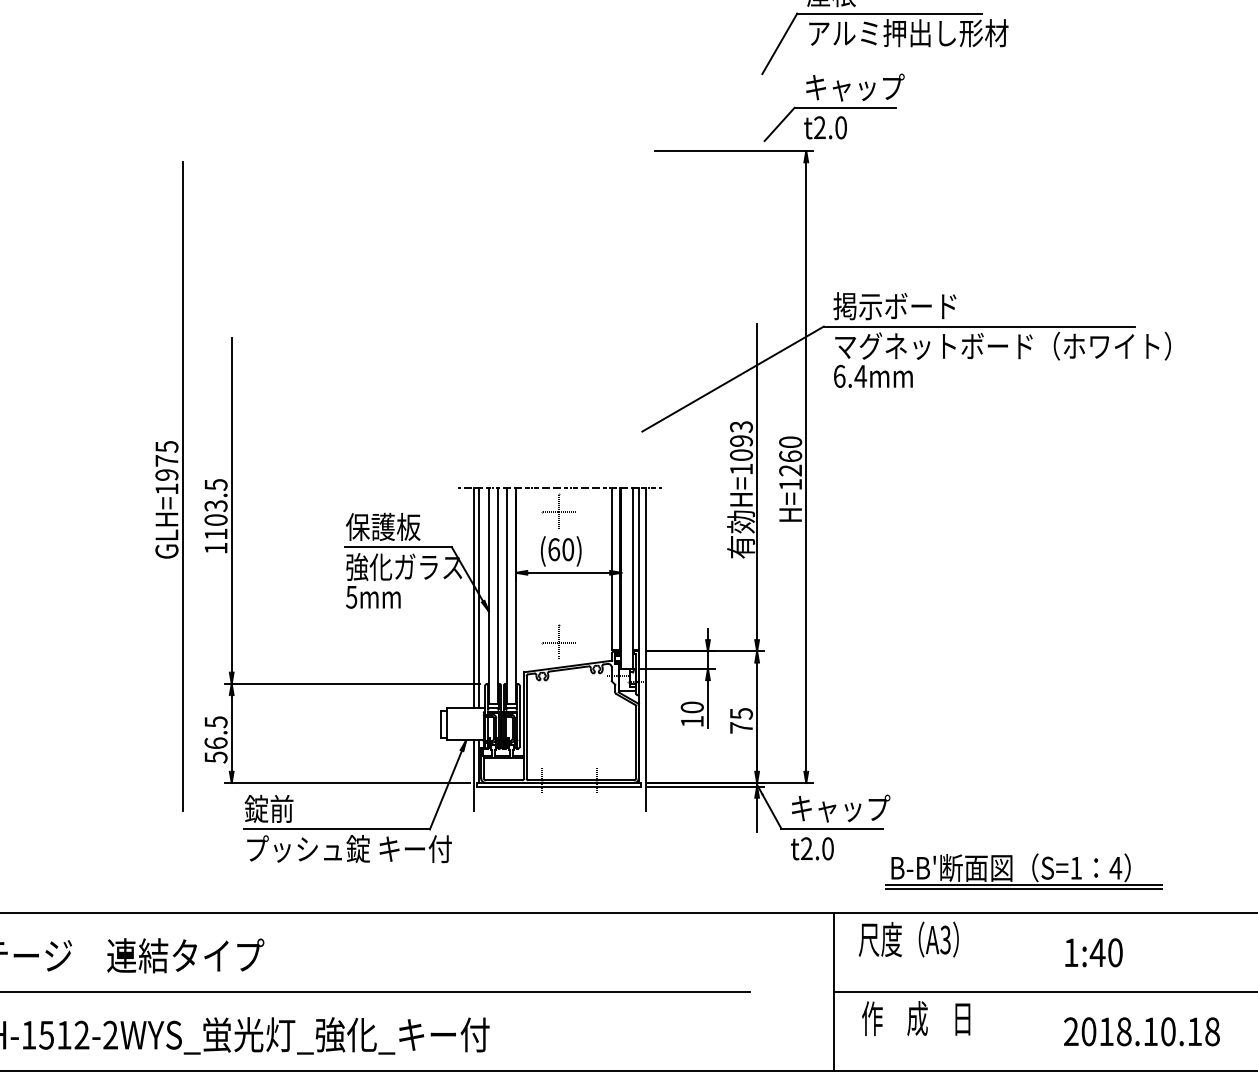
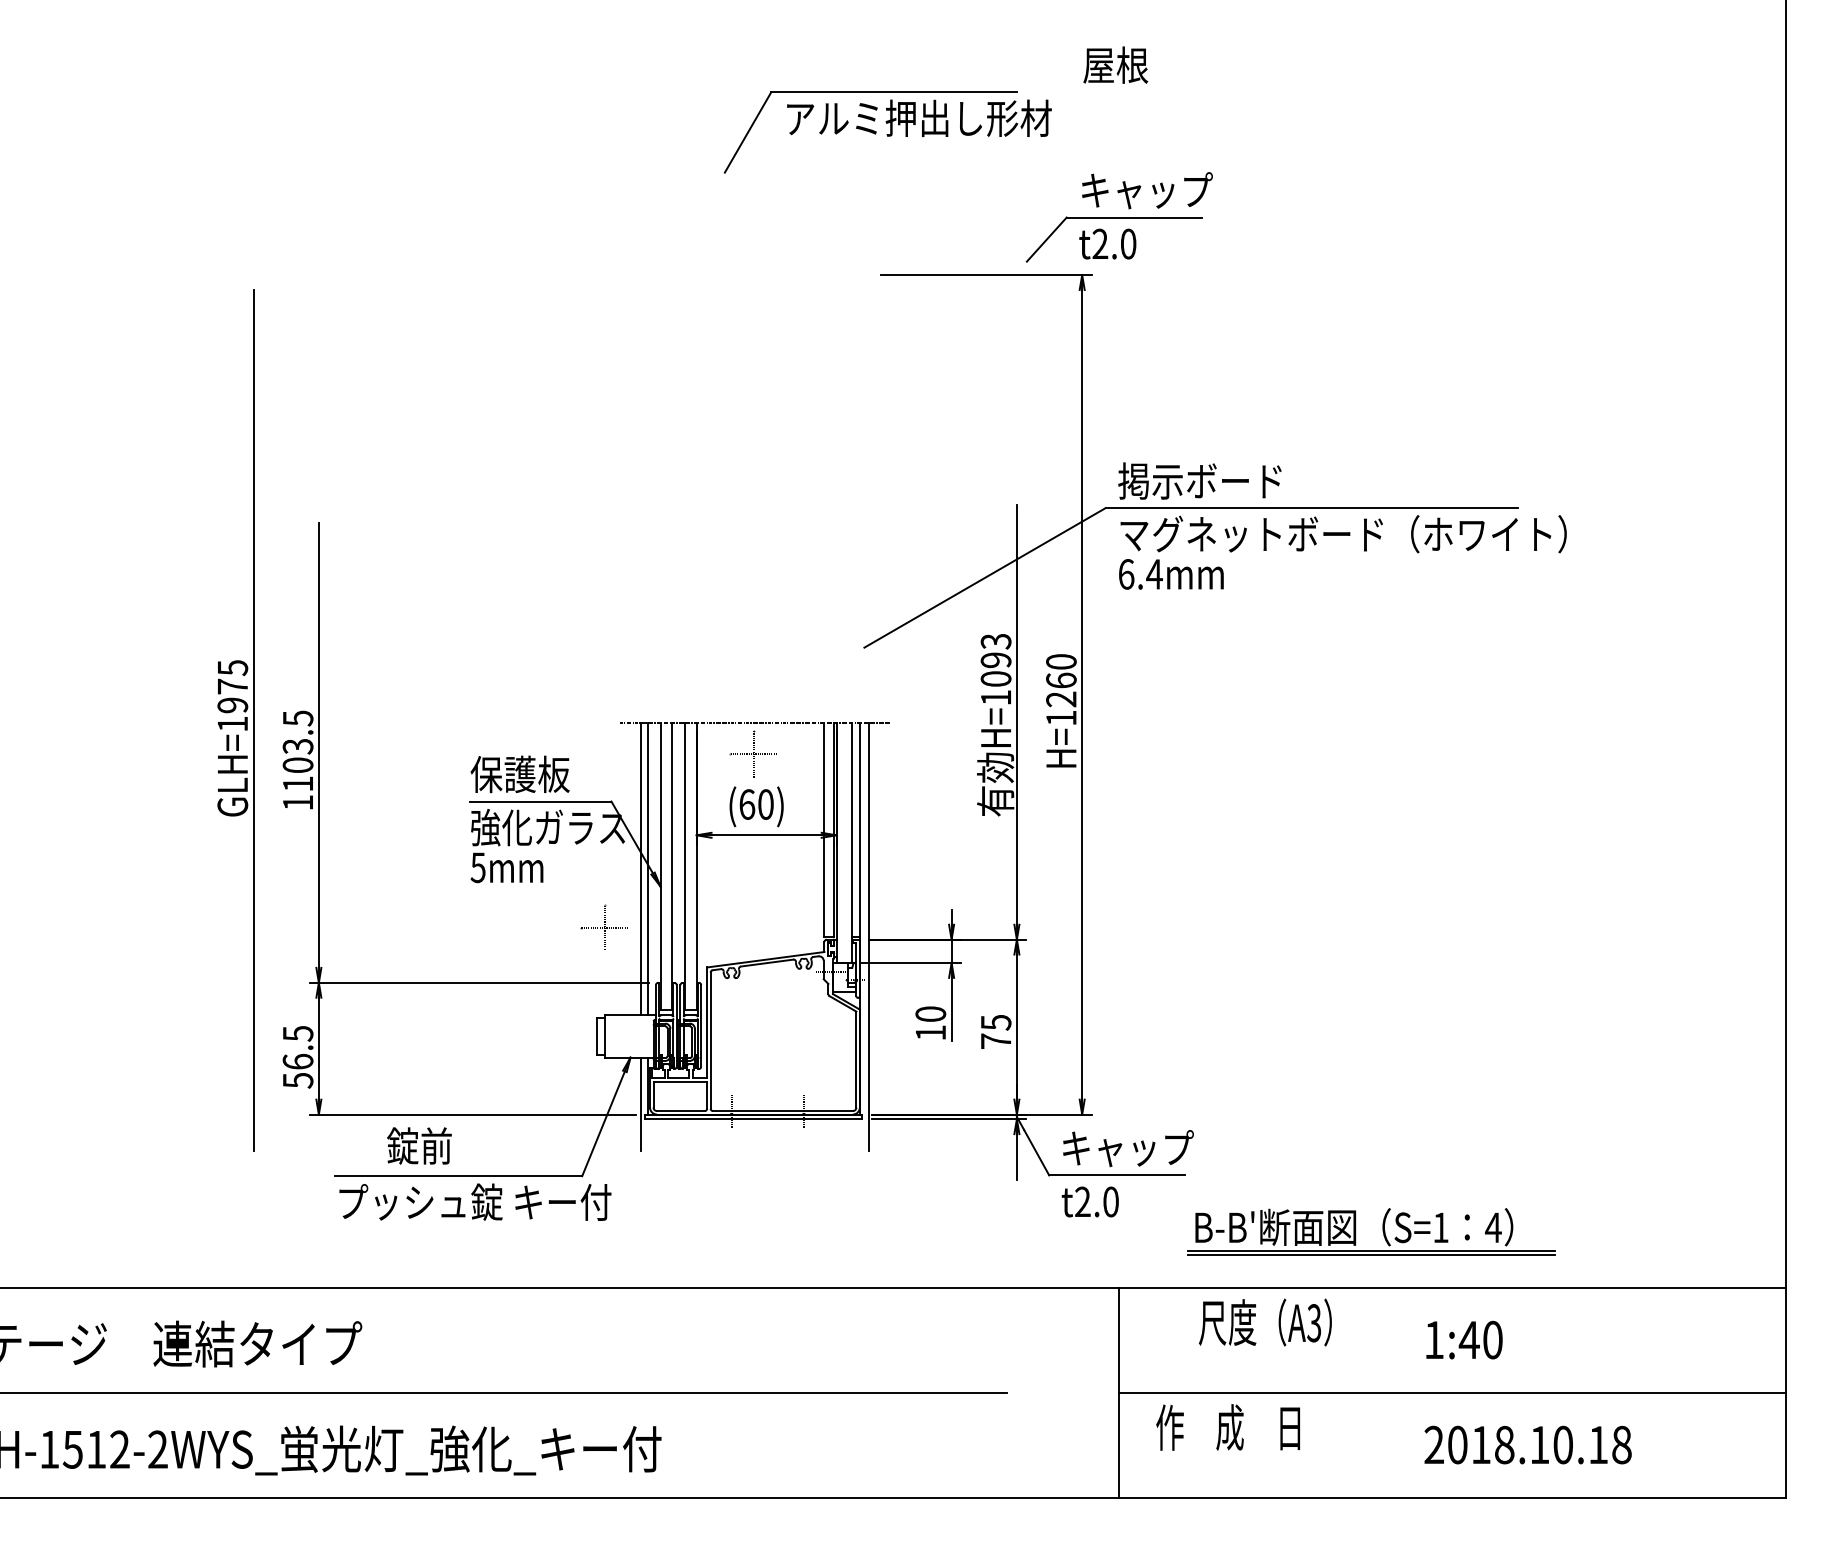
part: (884, 43) -> (887, 132), moved
part: (558, 641) -> (603, 926), moved
text: (269, 808) -> (419, 1145), moved
text: (908, 939) -> (1265, 1322), moved

